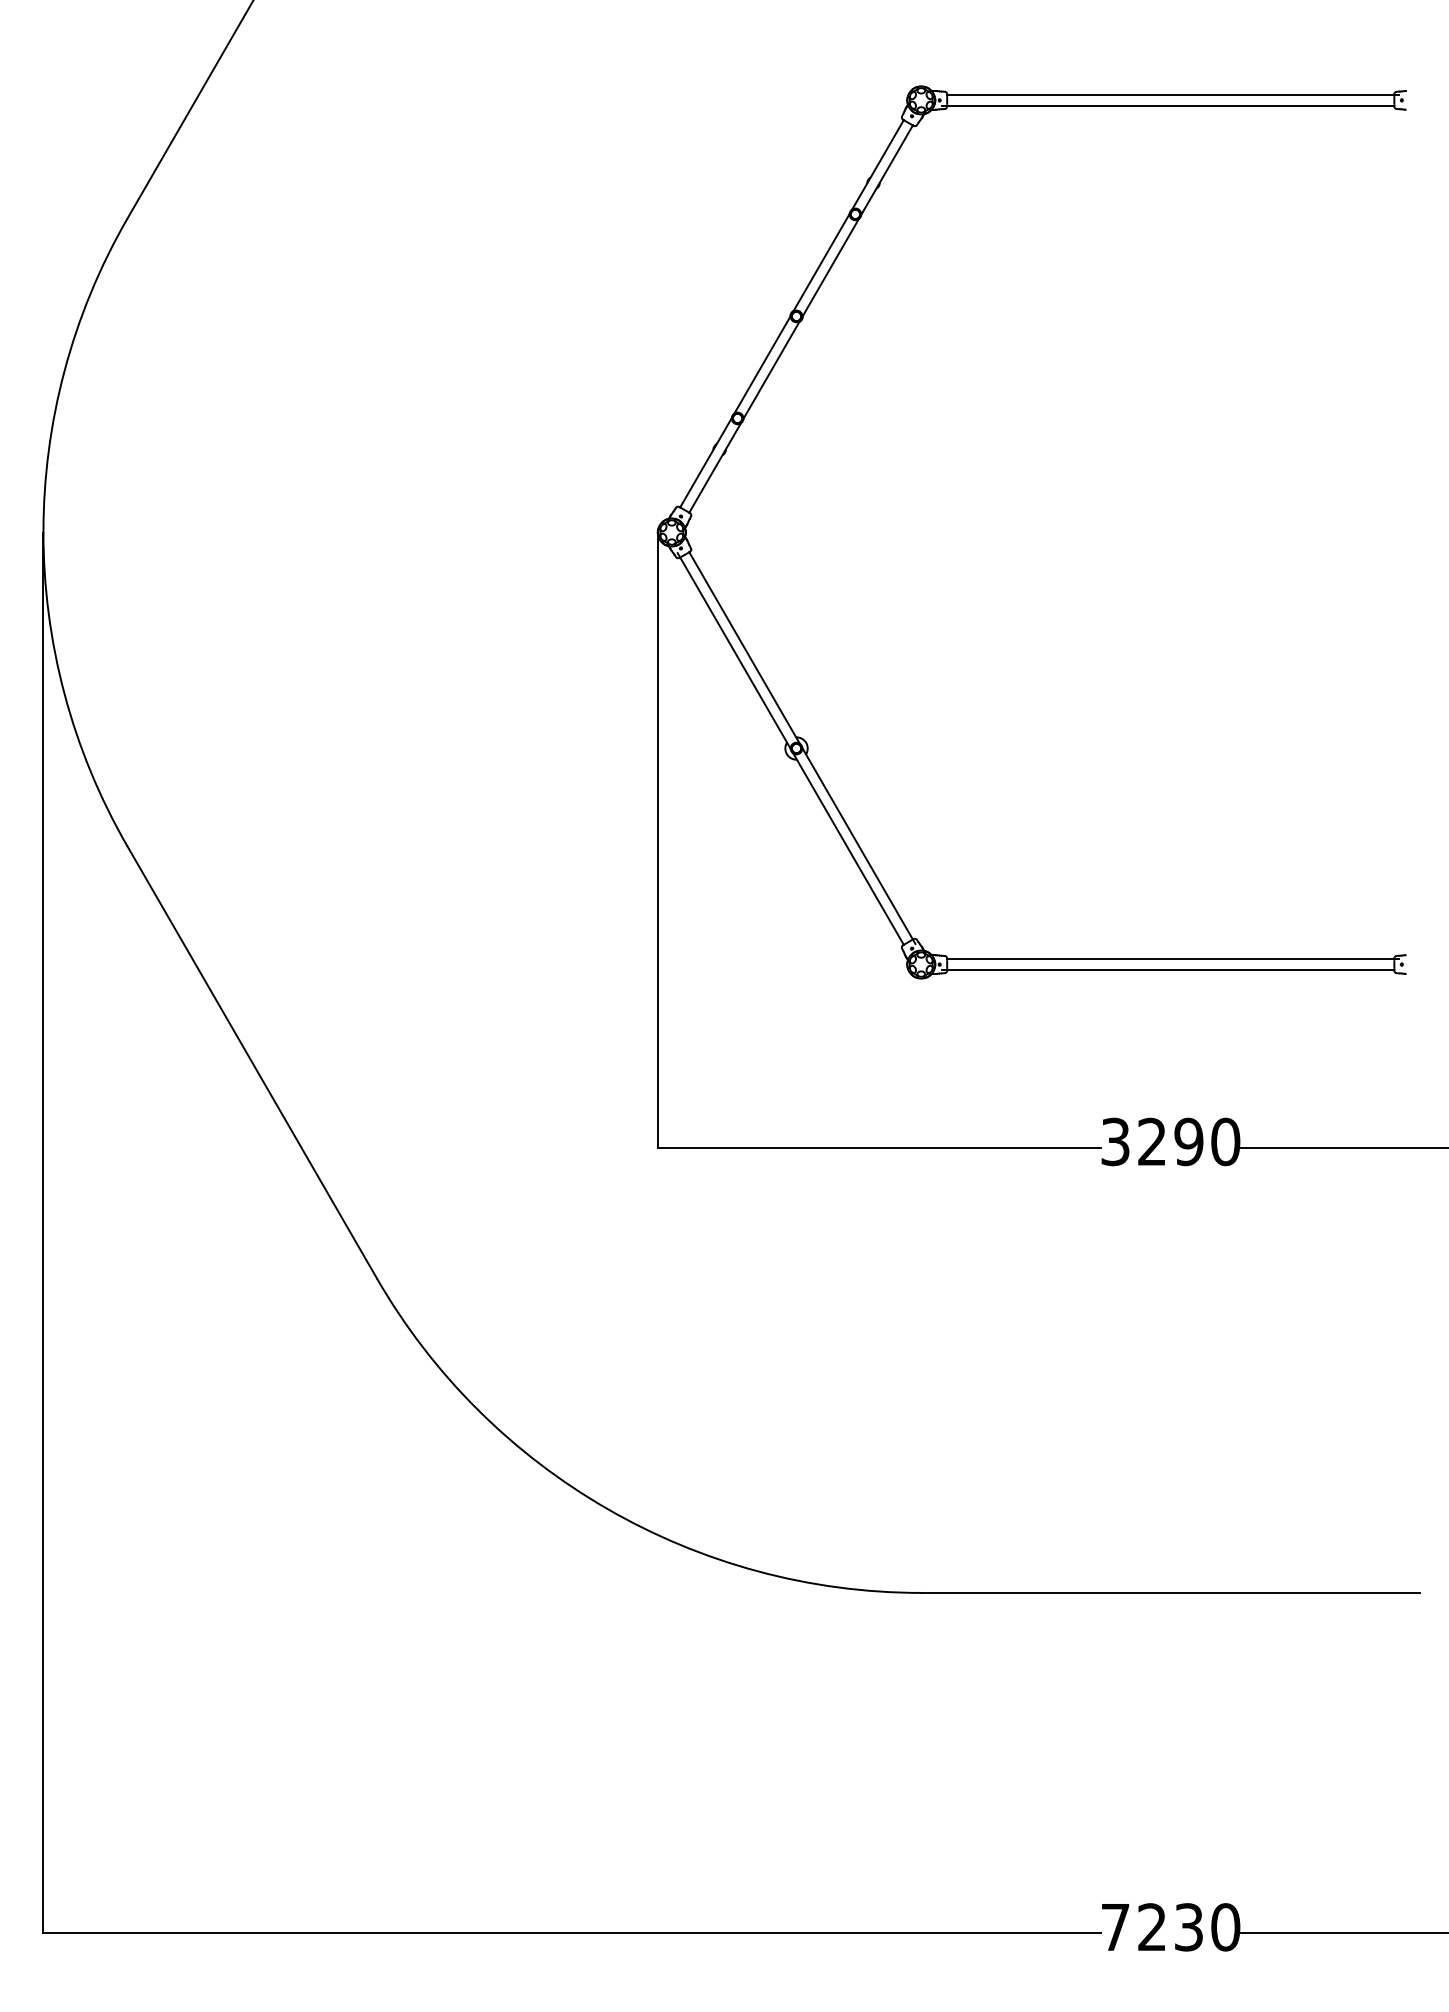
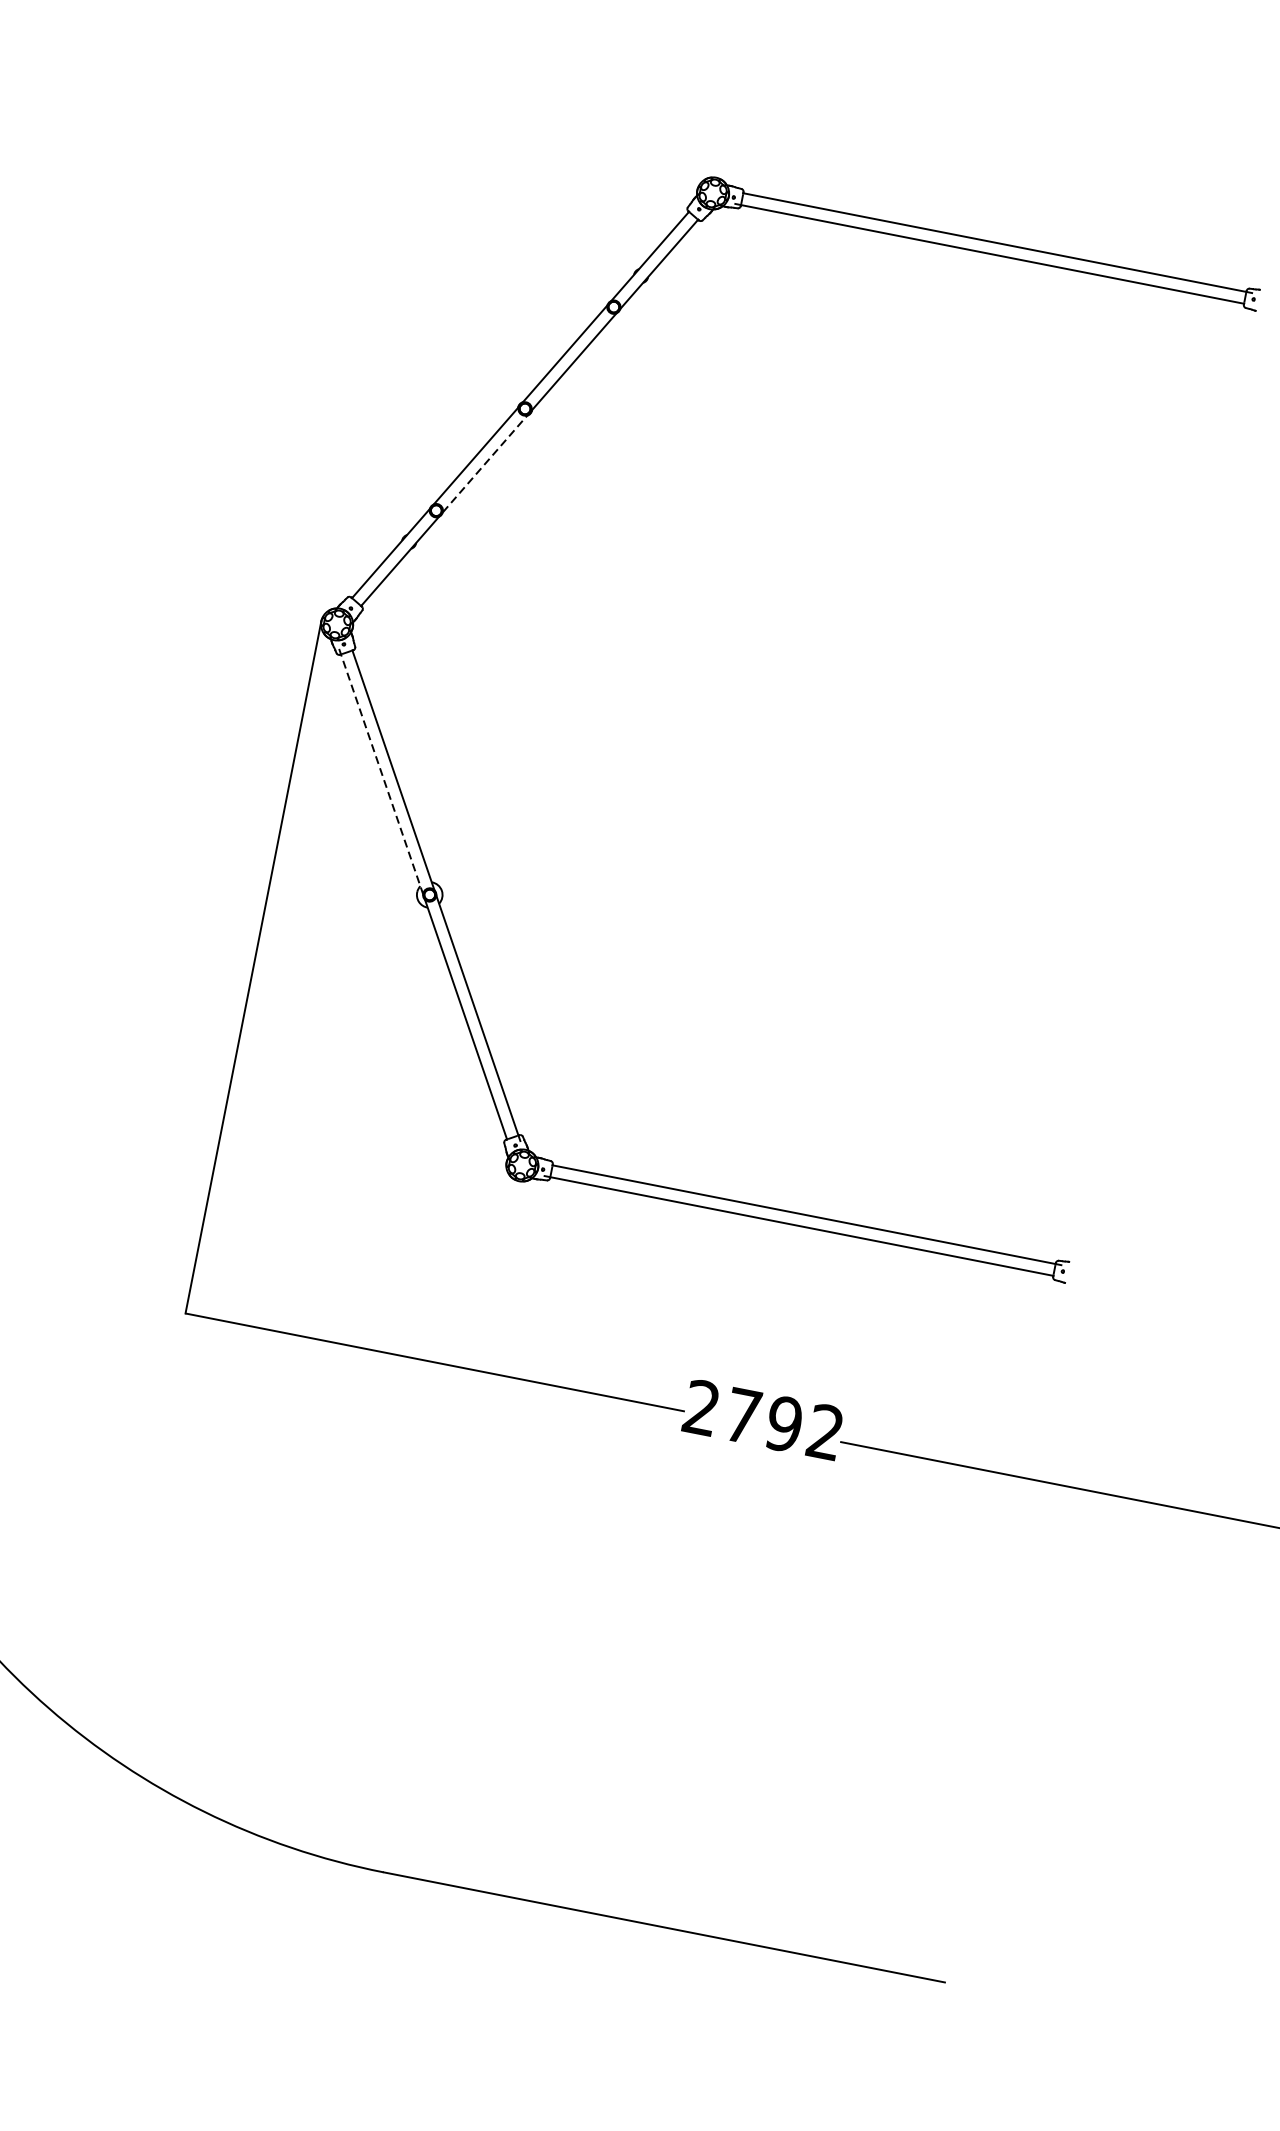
line: (771, 369) -> (485, 463), solid -> dashed
line: (734, 651) -> (381, 772), solid -> dashed
text: (1170, 1141) -> (763, 1419), 3290 -> 2792

